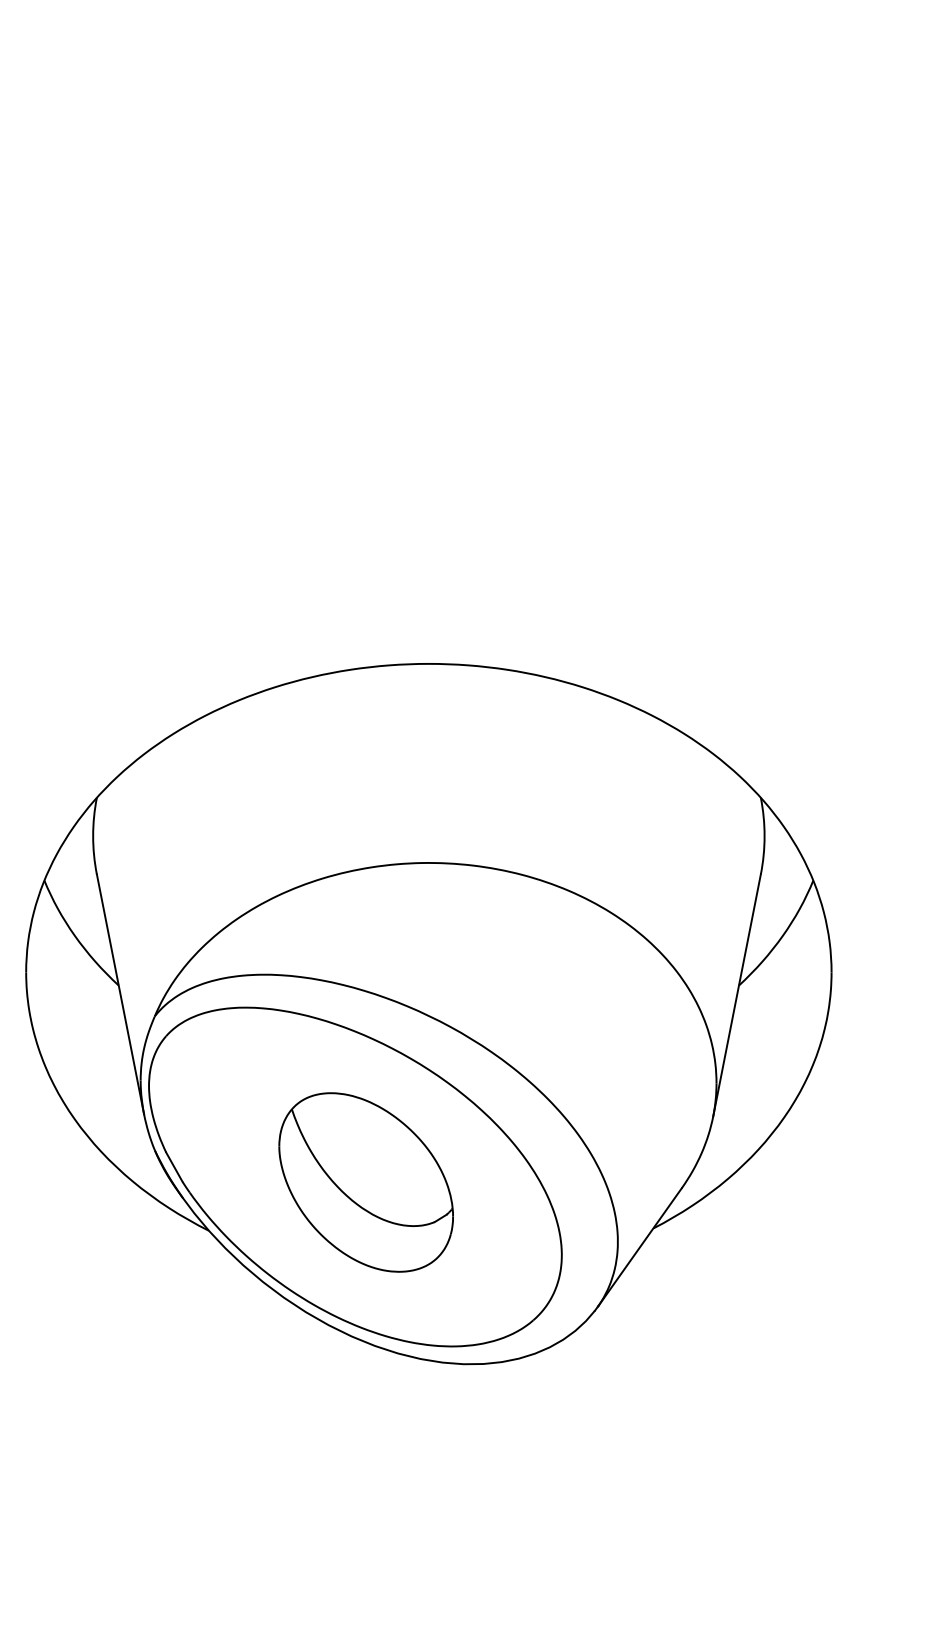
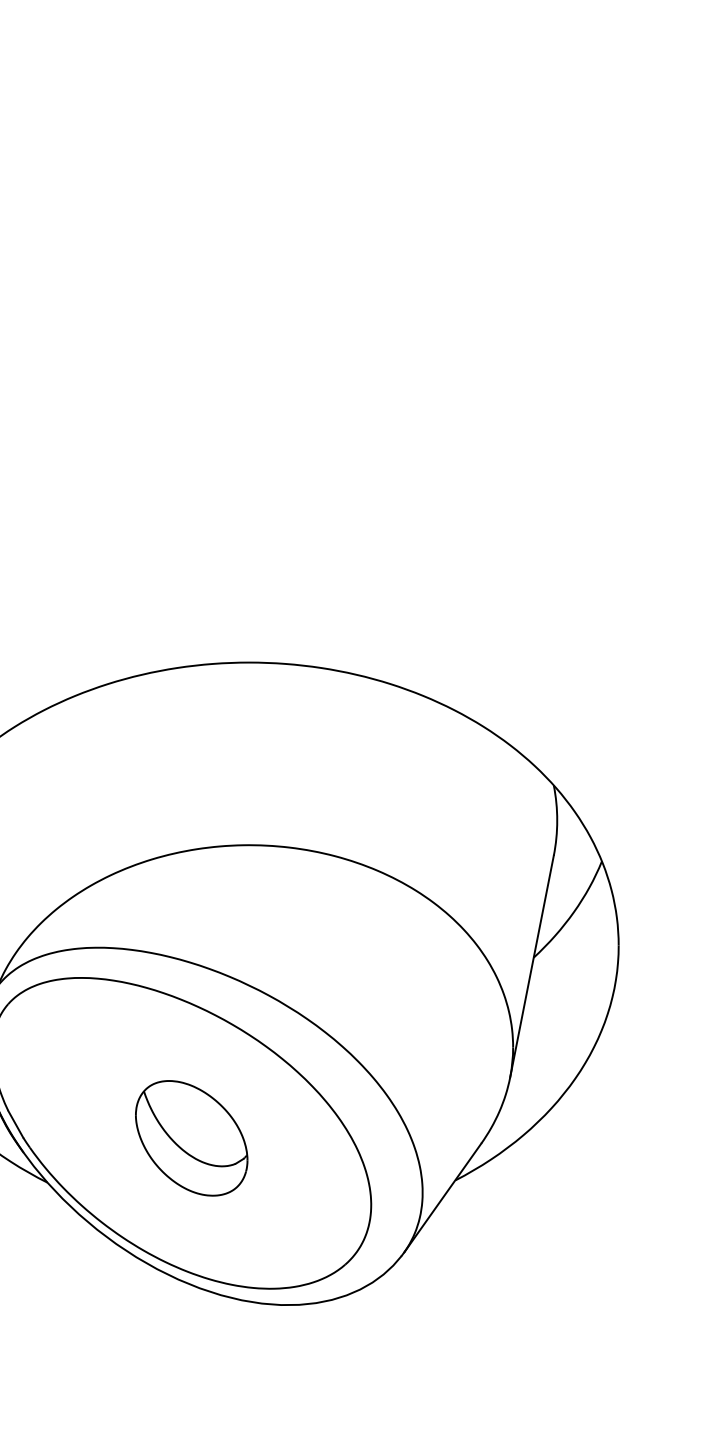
part: (365, 1182) -> (191, 1138), size x0.7

